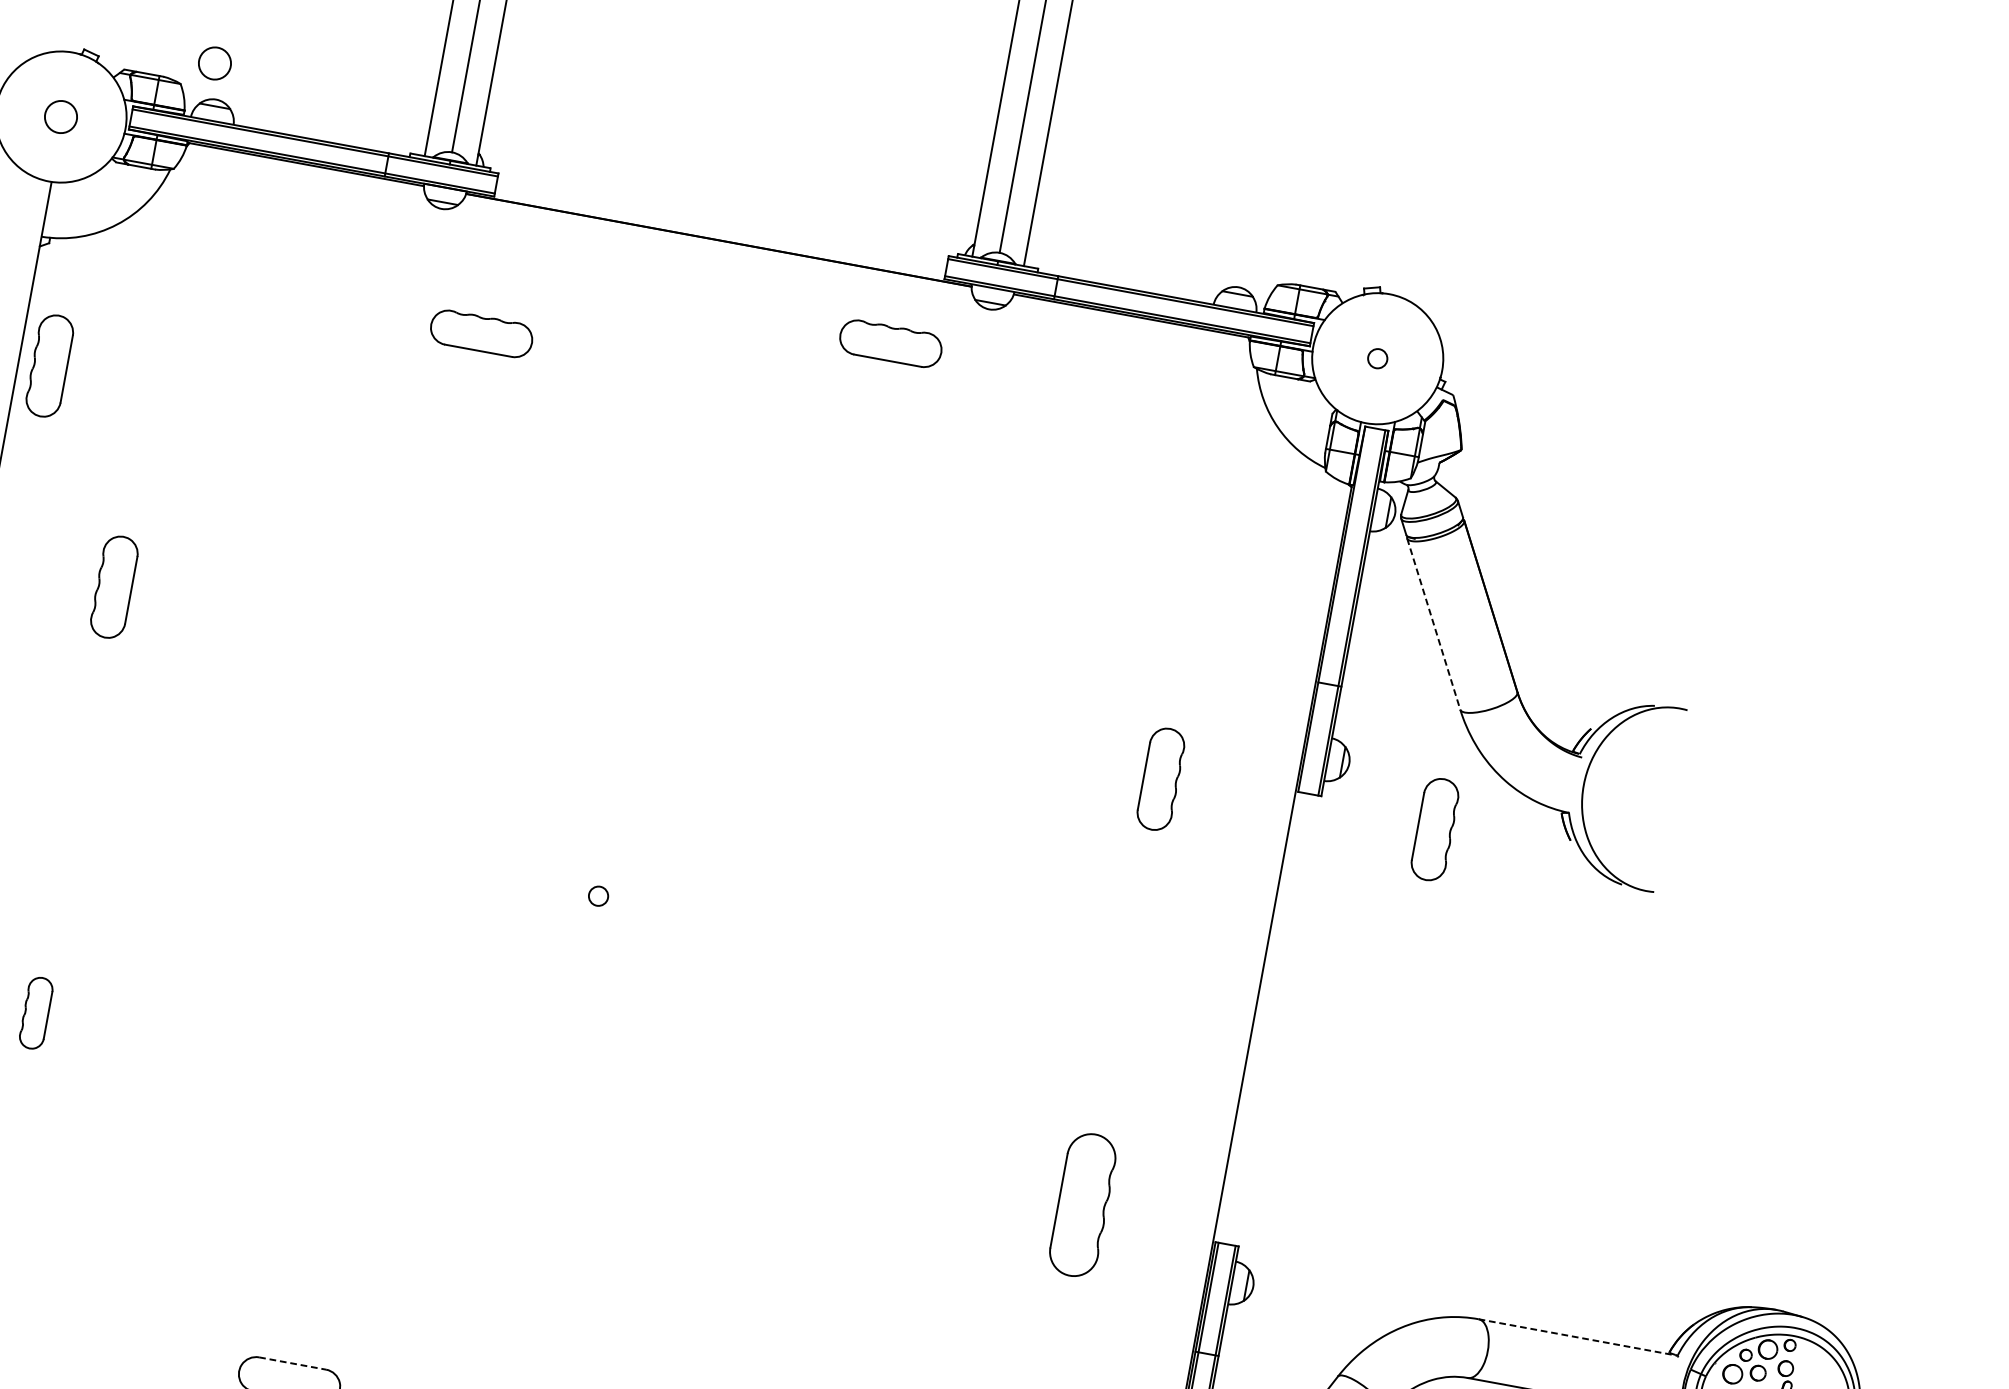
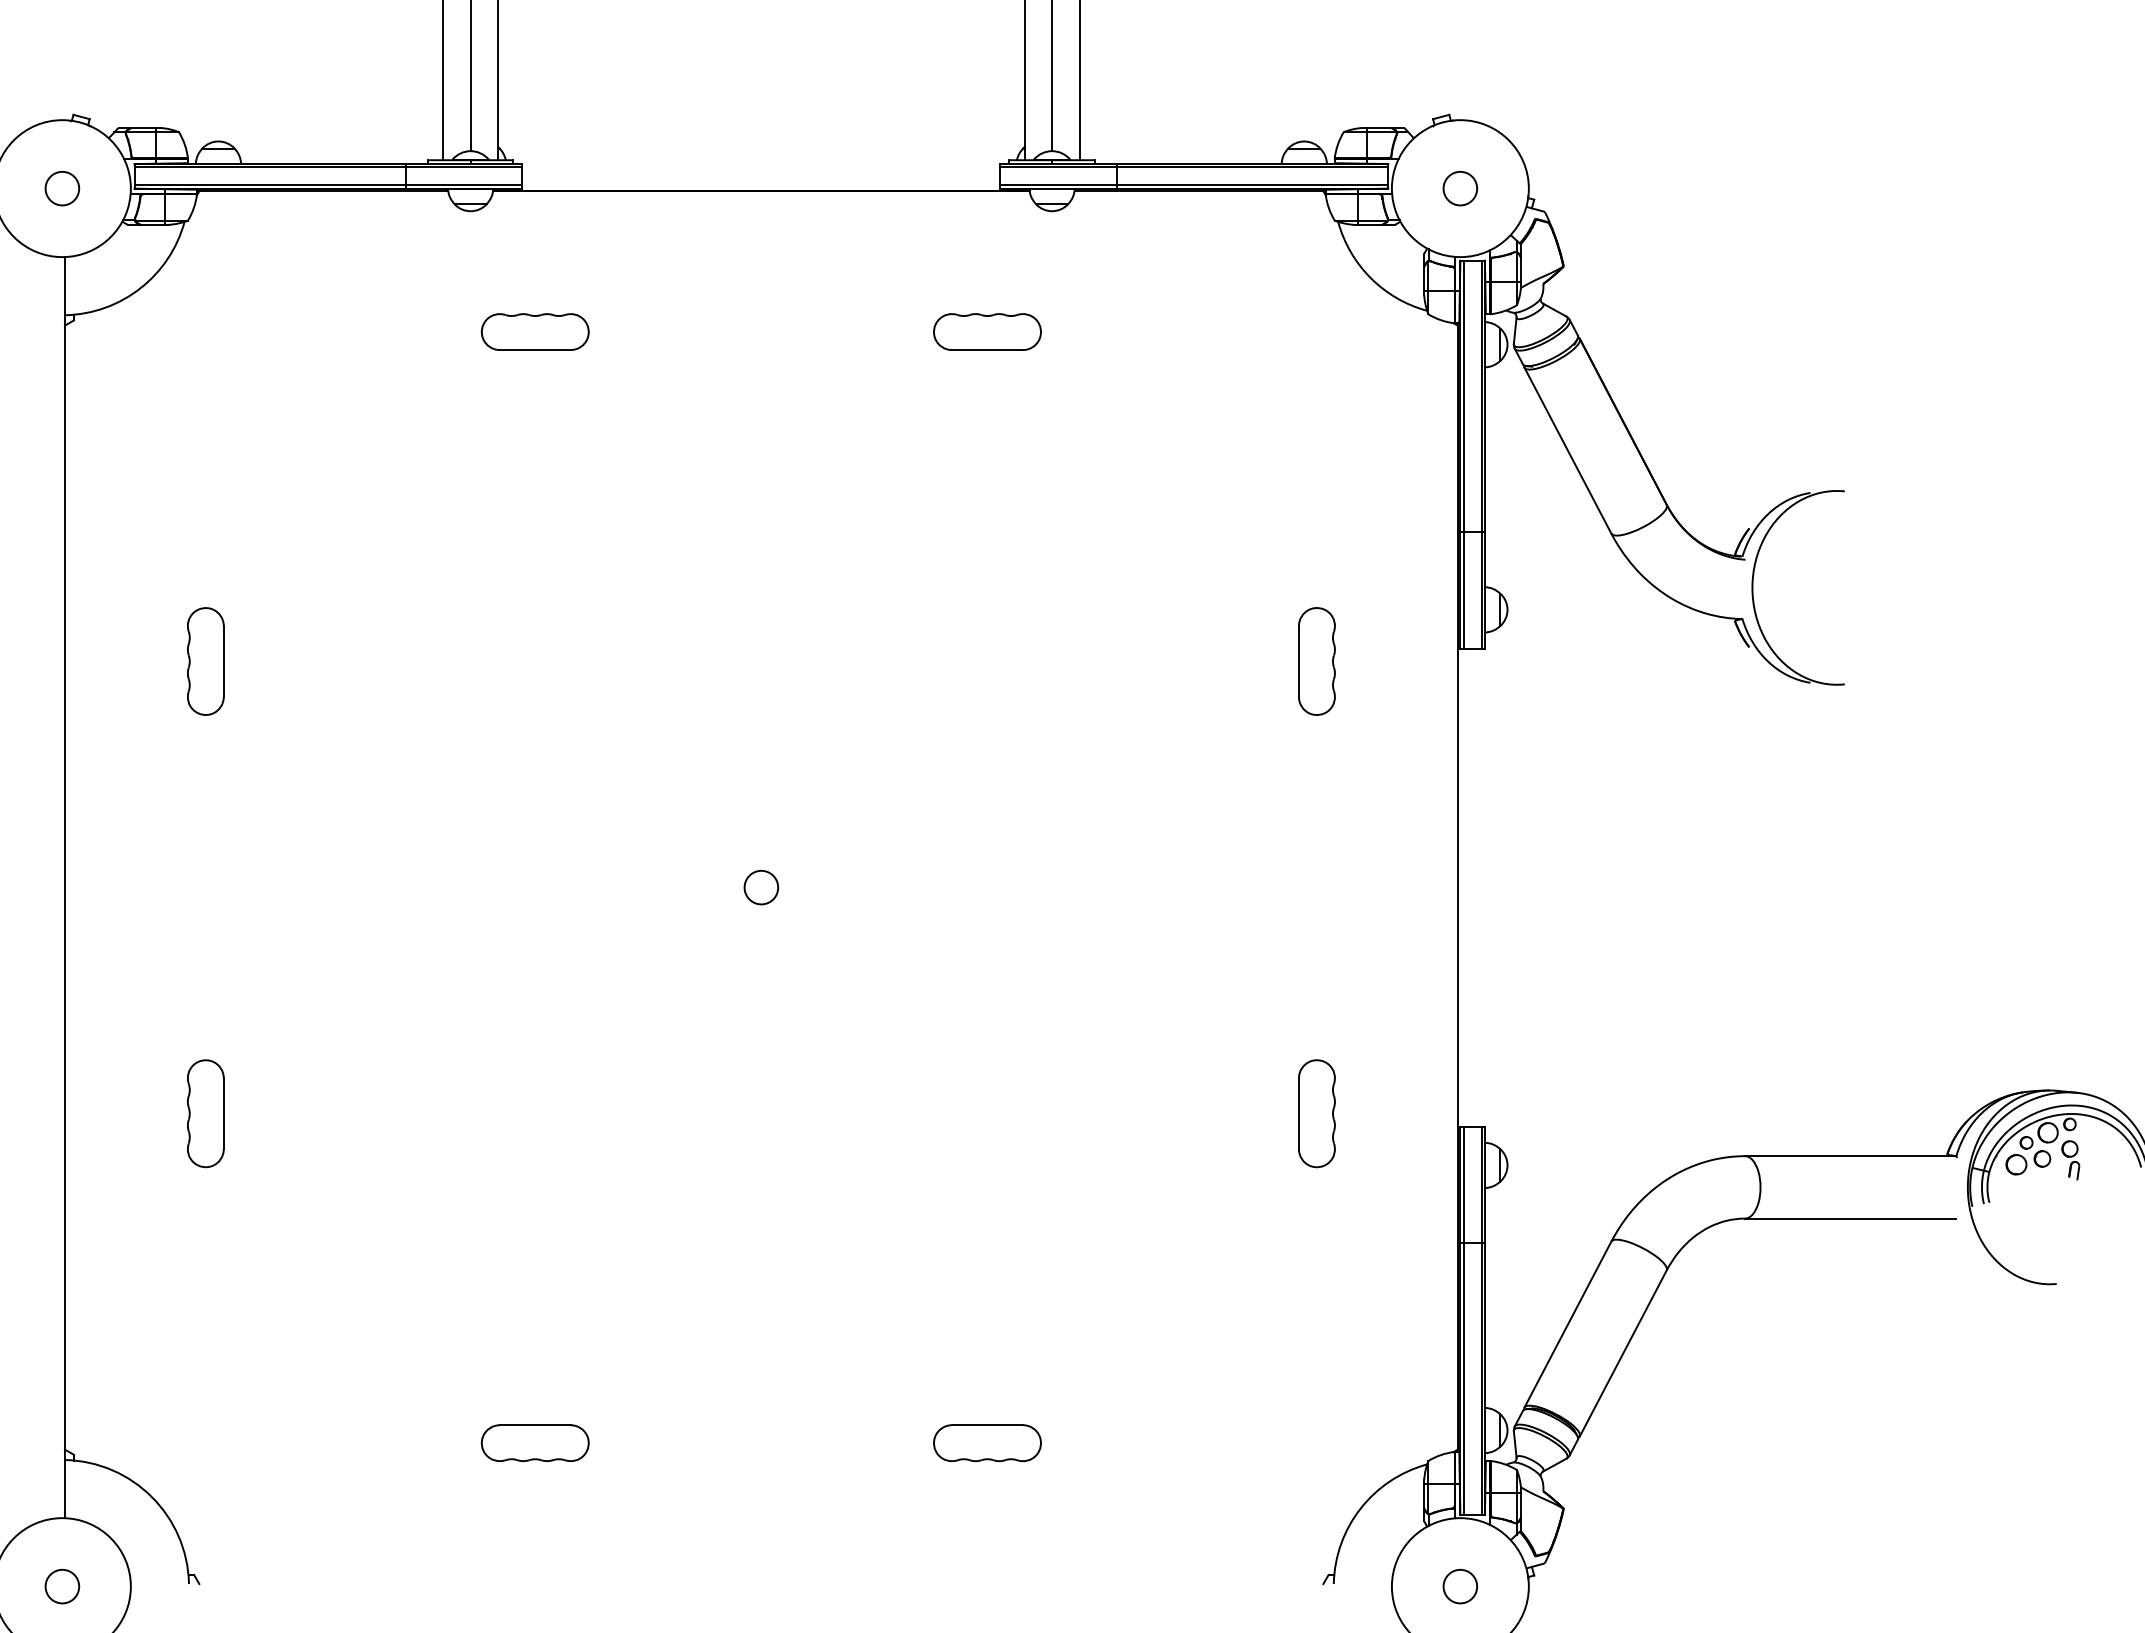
circle: (215, 63) -> (210, 104), removed
part: (890, 343) -> (987, 331), moved
circle: (1377, 358) -> (1460, 188), size x1.67
part: (49, 365) -> (97, 446), removed
line: (1334, 609) -> (1463, 454), added
line: (1433, 623) -> (1567, 450), dashed -> solid
part: (1434, 829) -> (1607, 661), removed
circle: (598, 896) -> (761, 887), size x1.67
part: (35, 1012) -> (205, 1113), size x1.43
part: (1082, 1204) -> (1316, 1113), size x0.71
line: (1577, 1337) -> (1850, 1156), dashed -> solid
line: (292, 1363) -> (535, 1425), dashed -> solid

